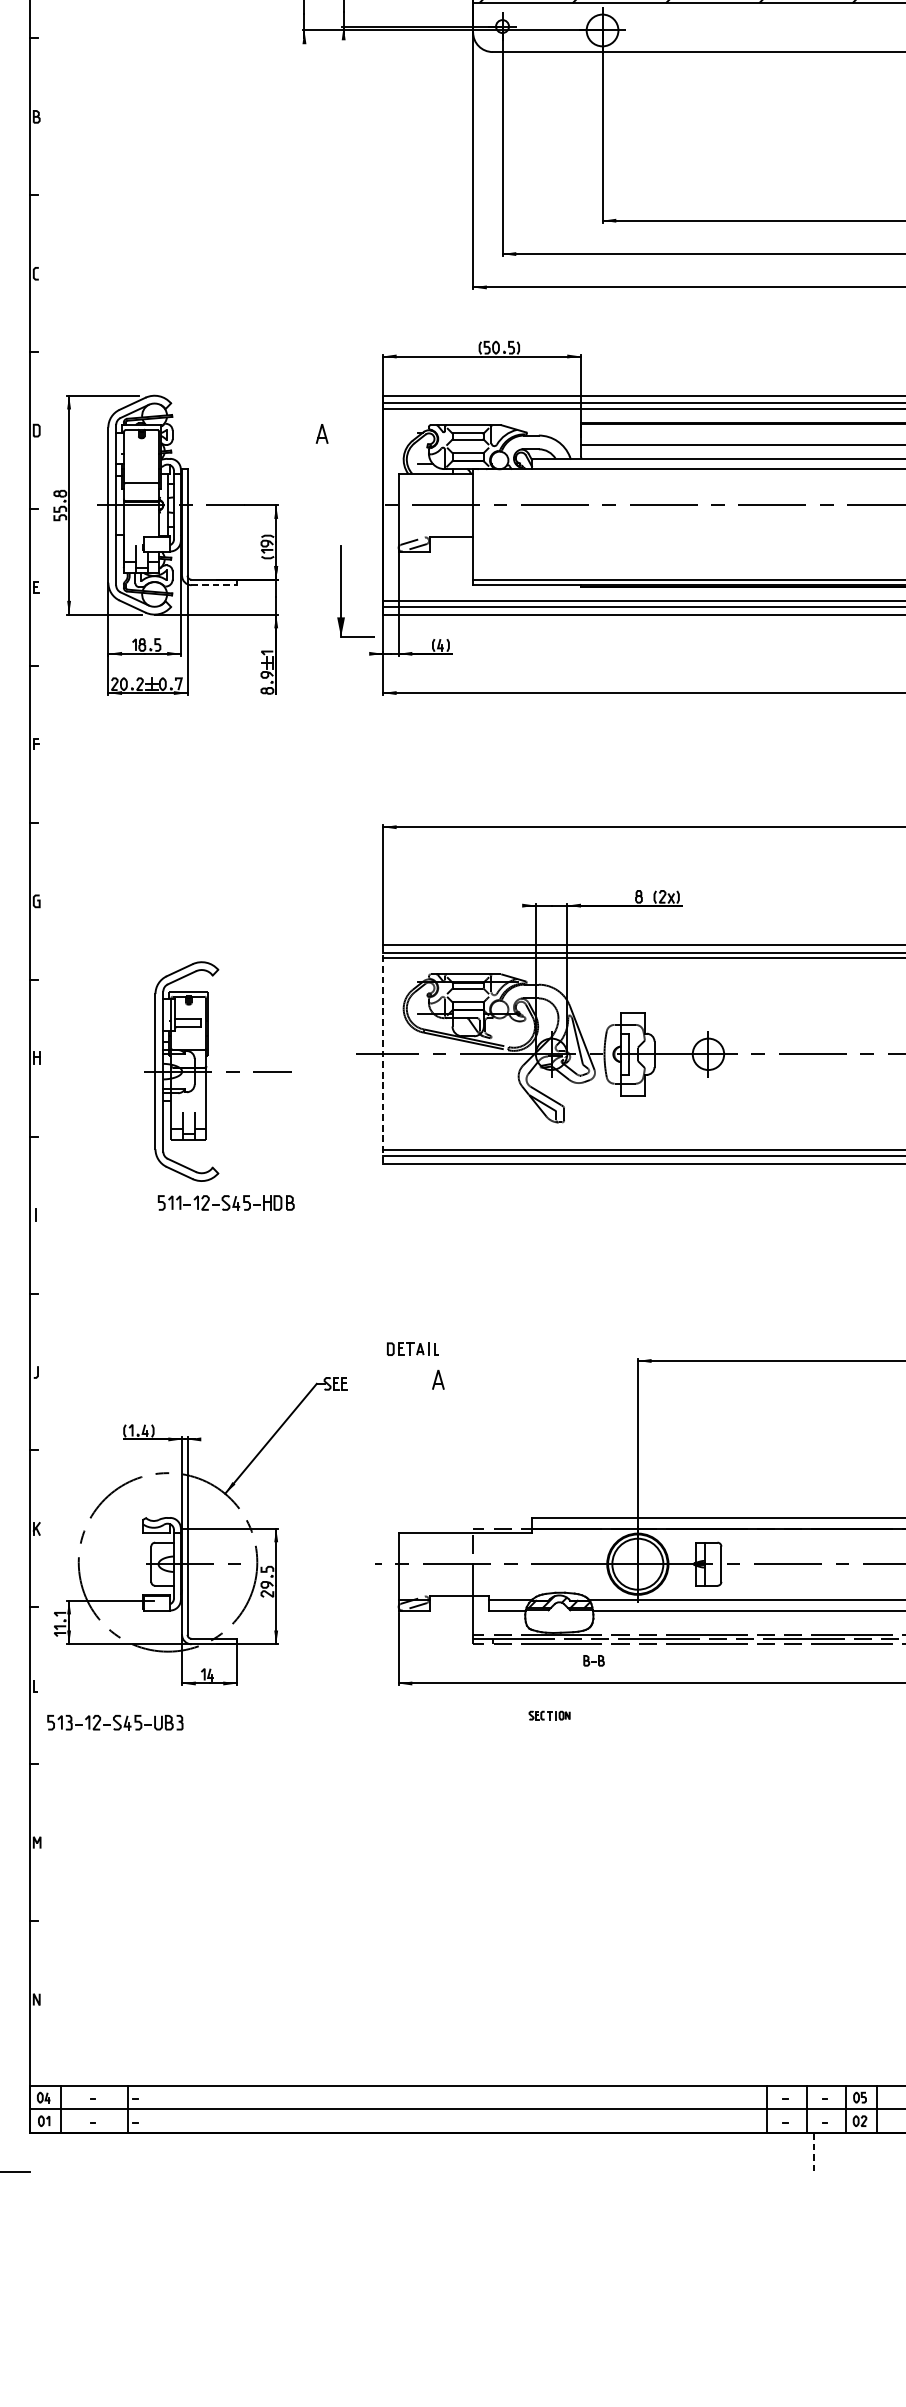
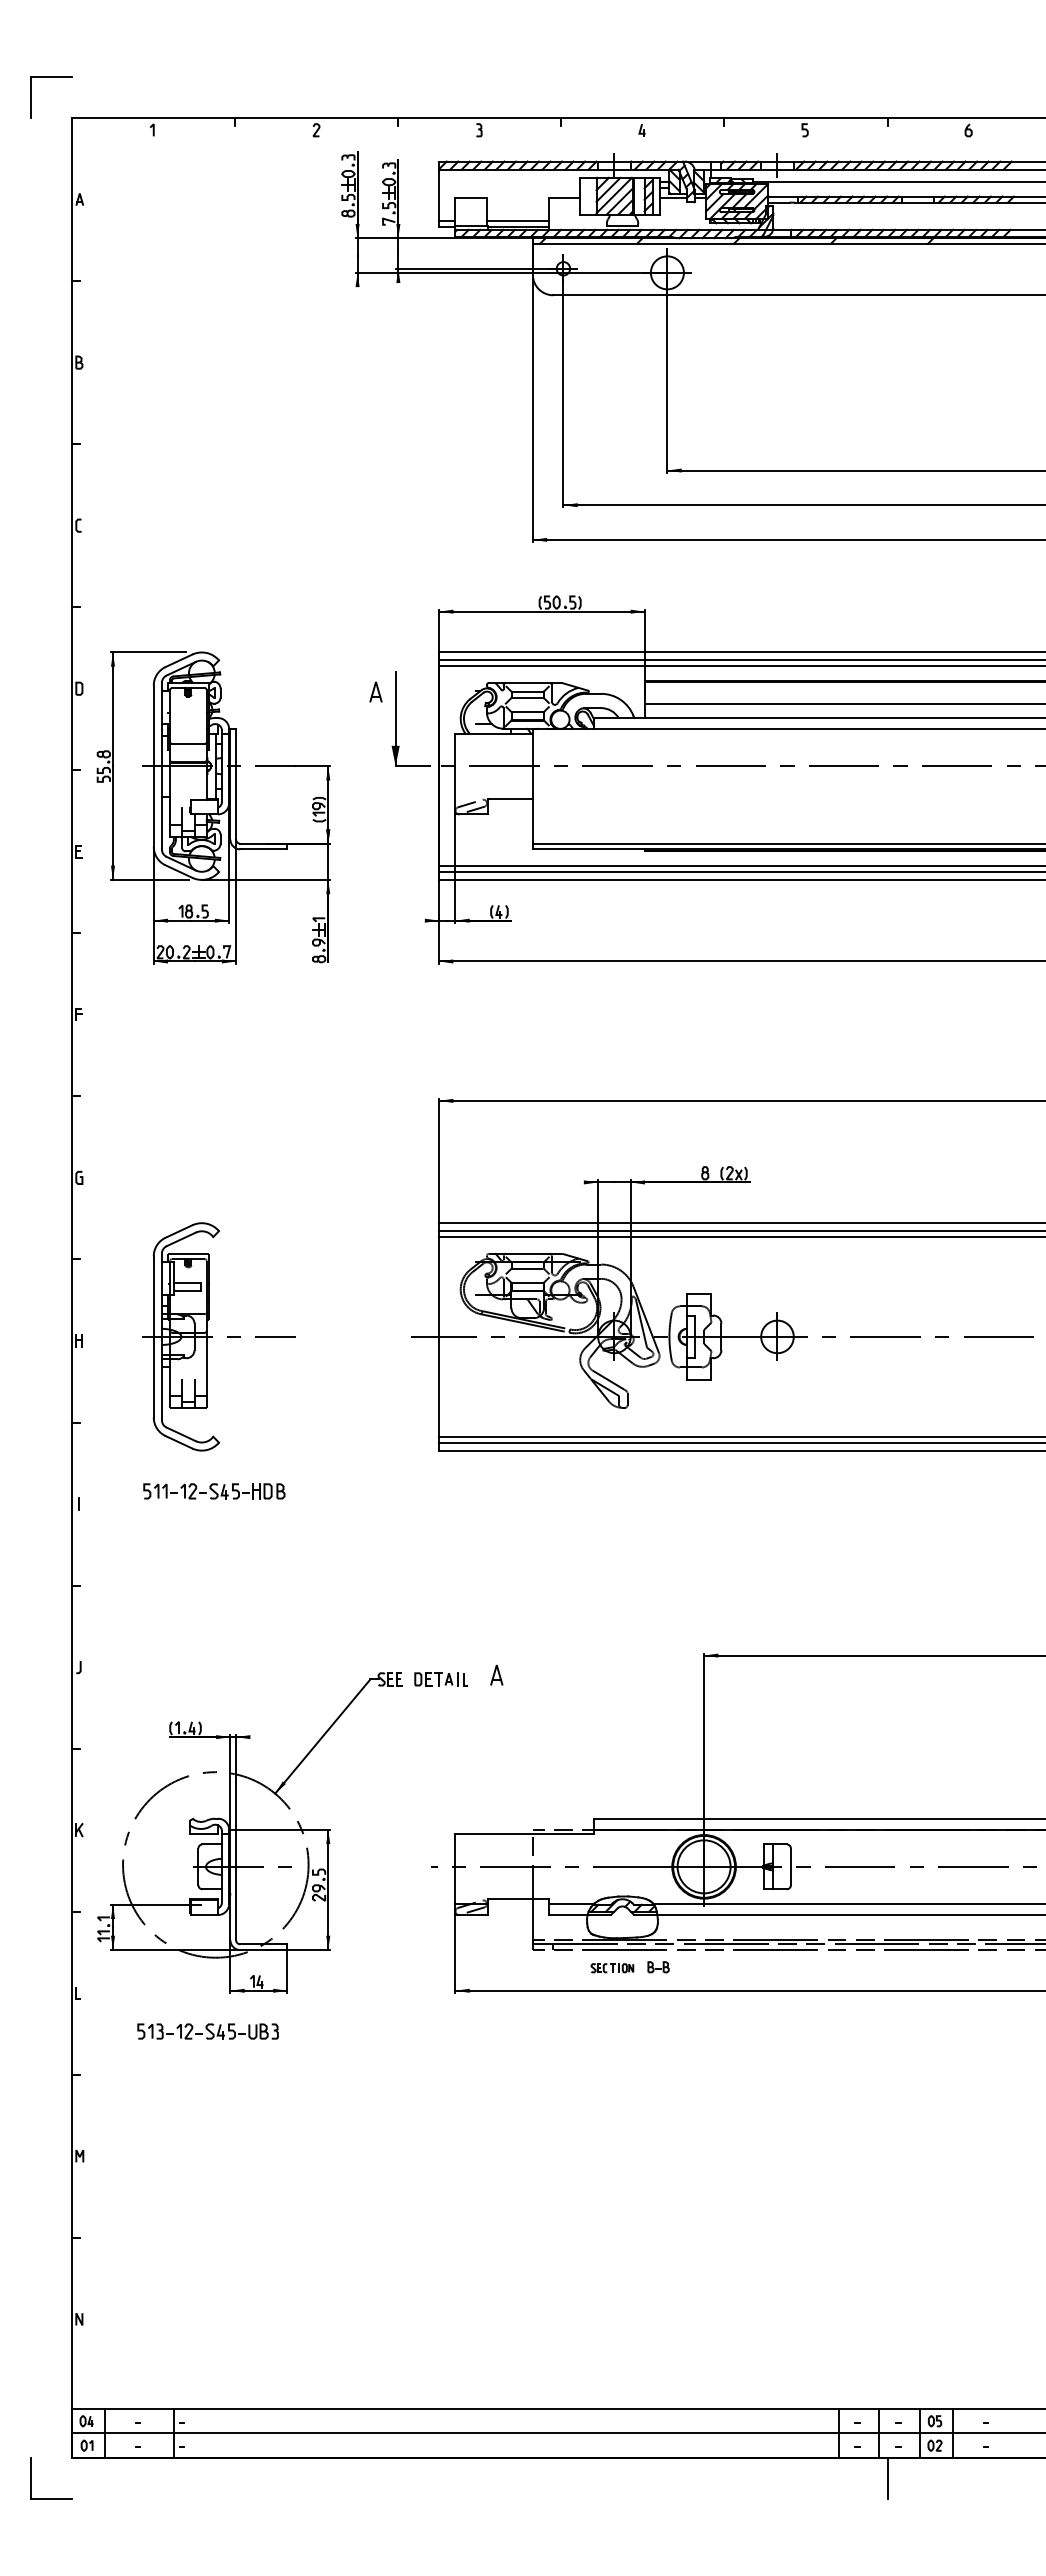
line: (213, 585) -> (263, 849), dashed -> solid
part: (341, 591) -> (396, 718), moved
line: (383, 1053) -> (439, 1336), dashed -> solid
part: (217, 1071) -> (218, 1336), moved
part: (226, 1203) -> (214, 1491), moved
part: (412, 1349) -> (440, 1679), moved
part: (549, 1715) -> (612, 1968), moved
part: (114, 1722) -> (207, 2031), moved
line: (814, 2152) -> (887, 2478), dashed -> solid

